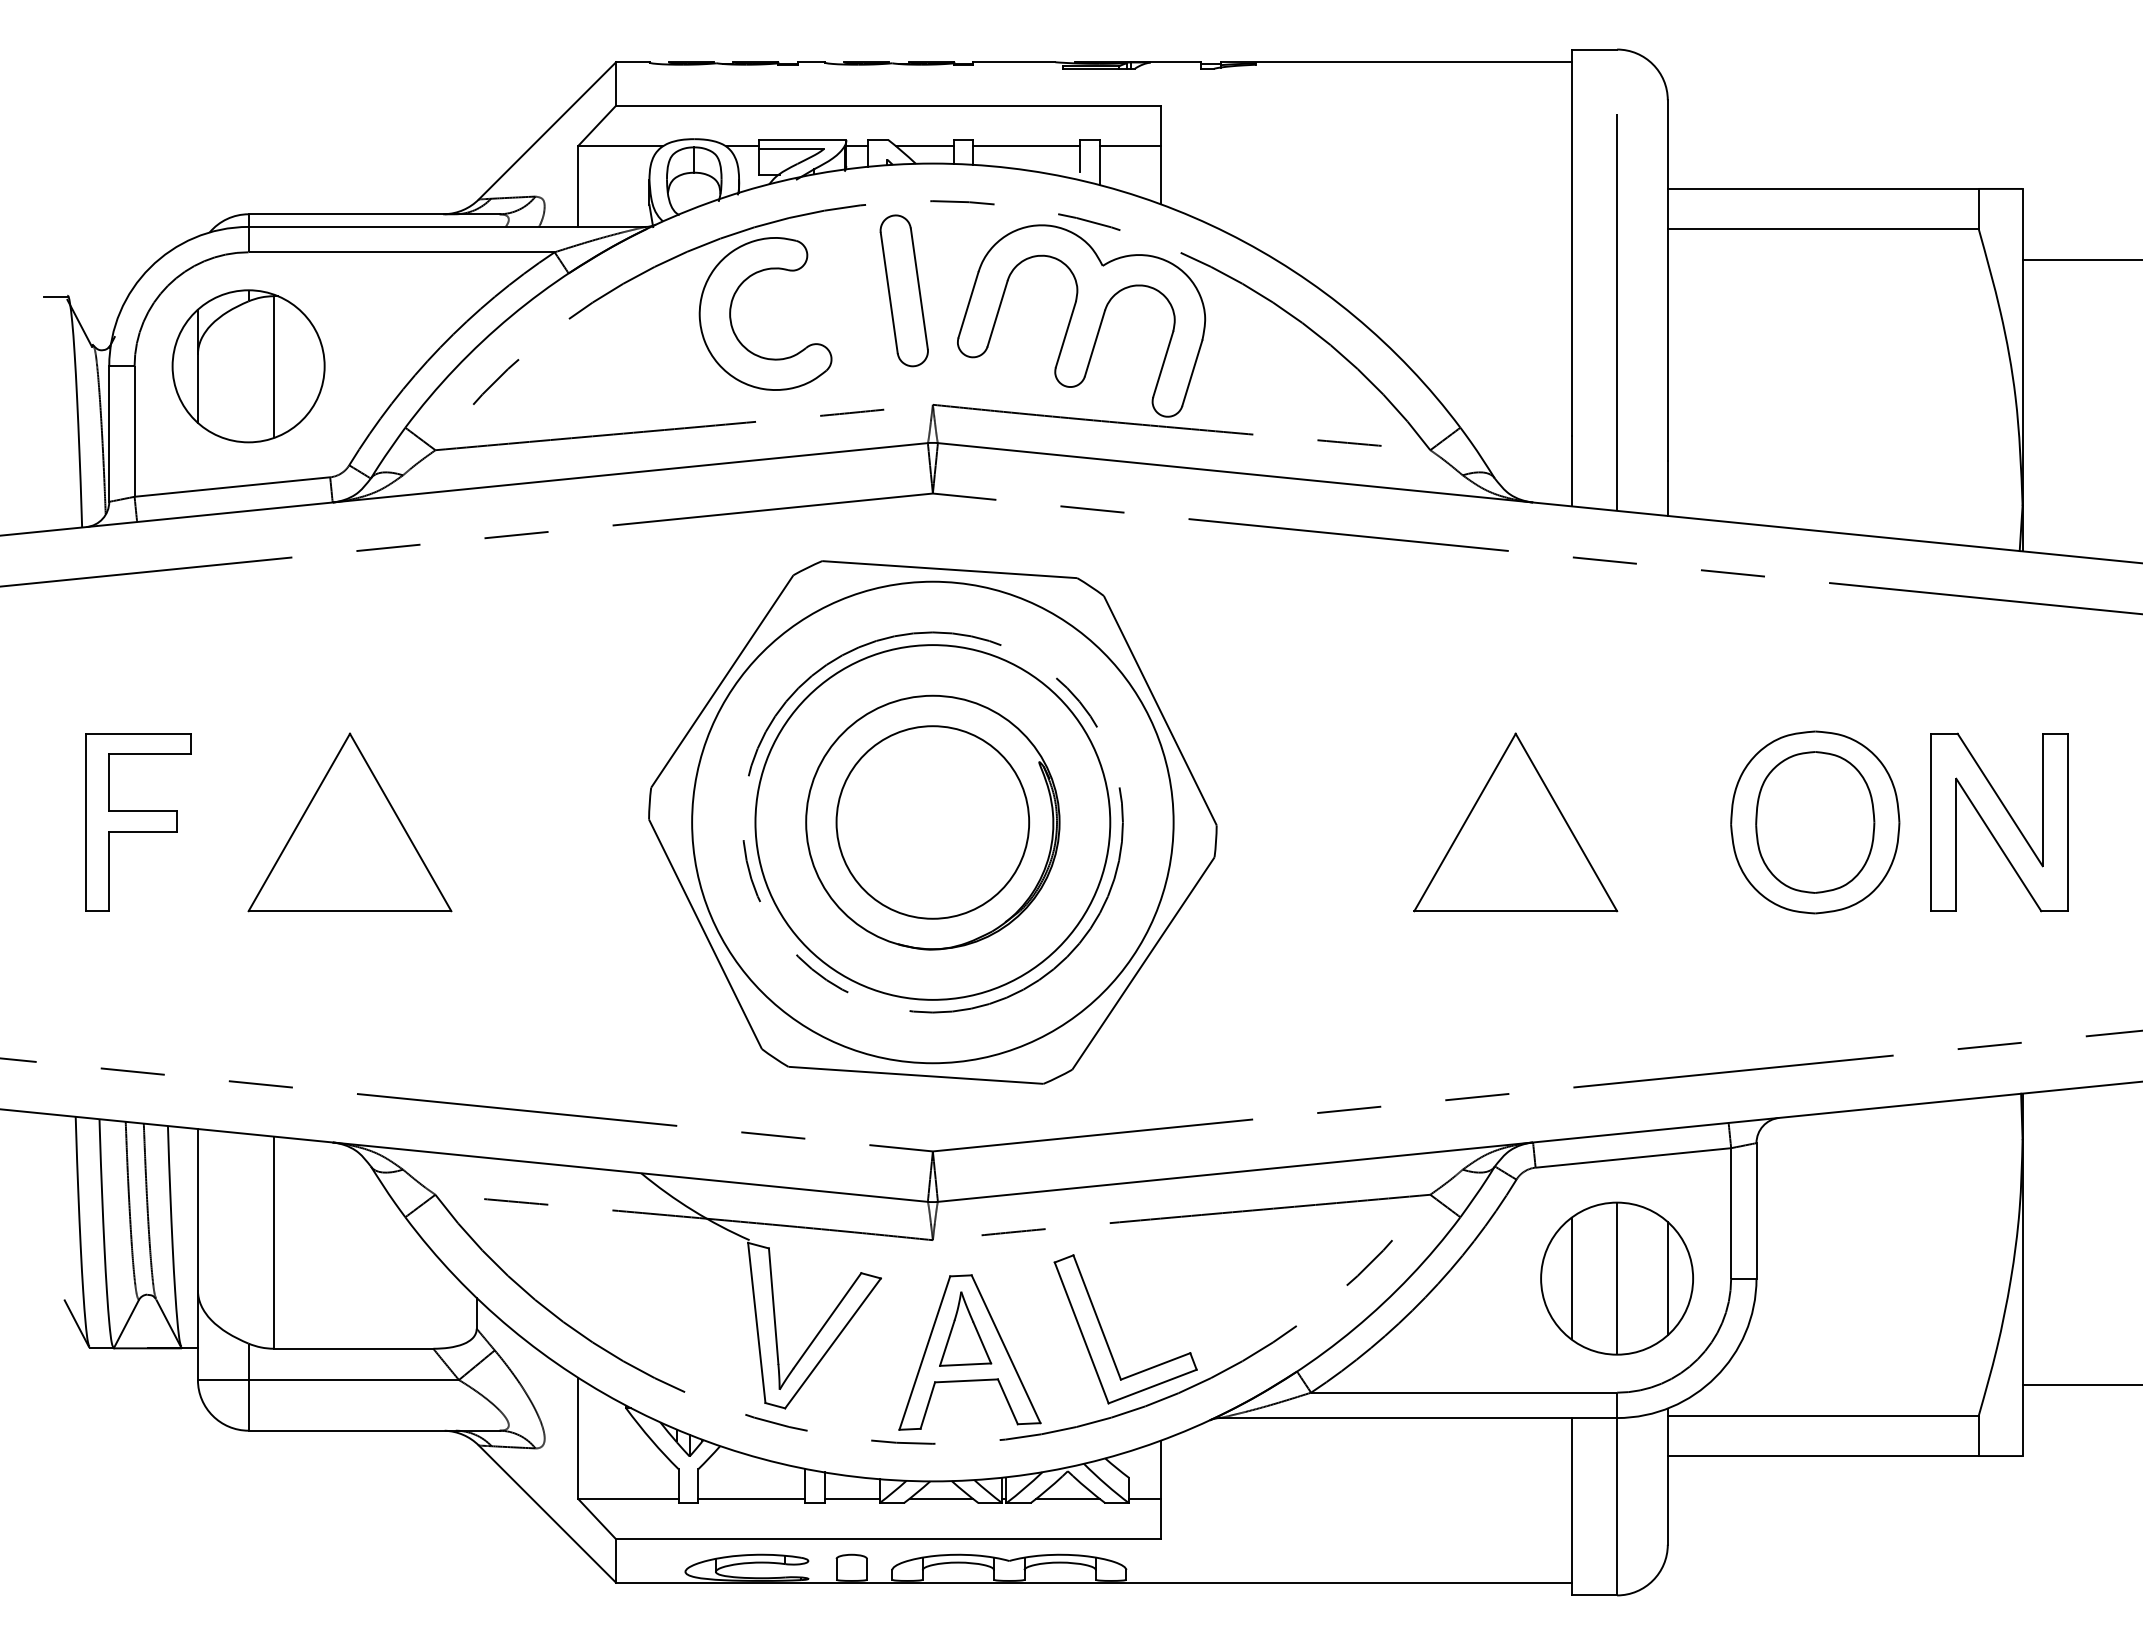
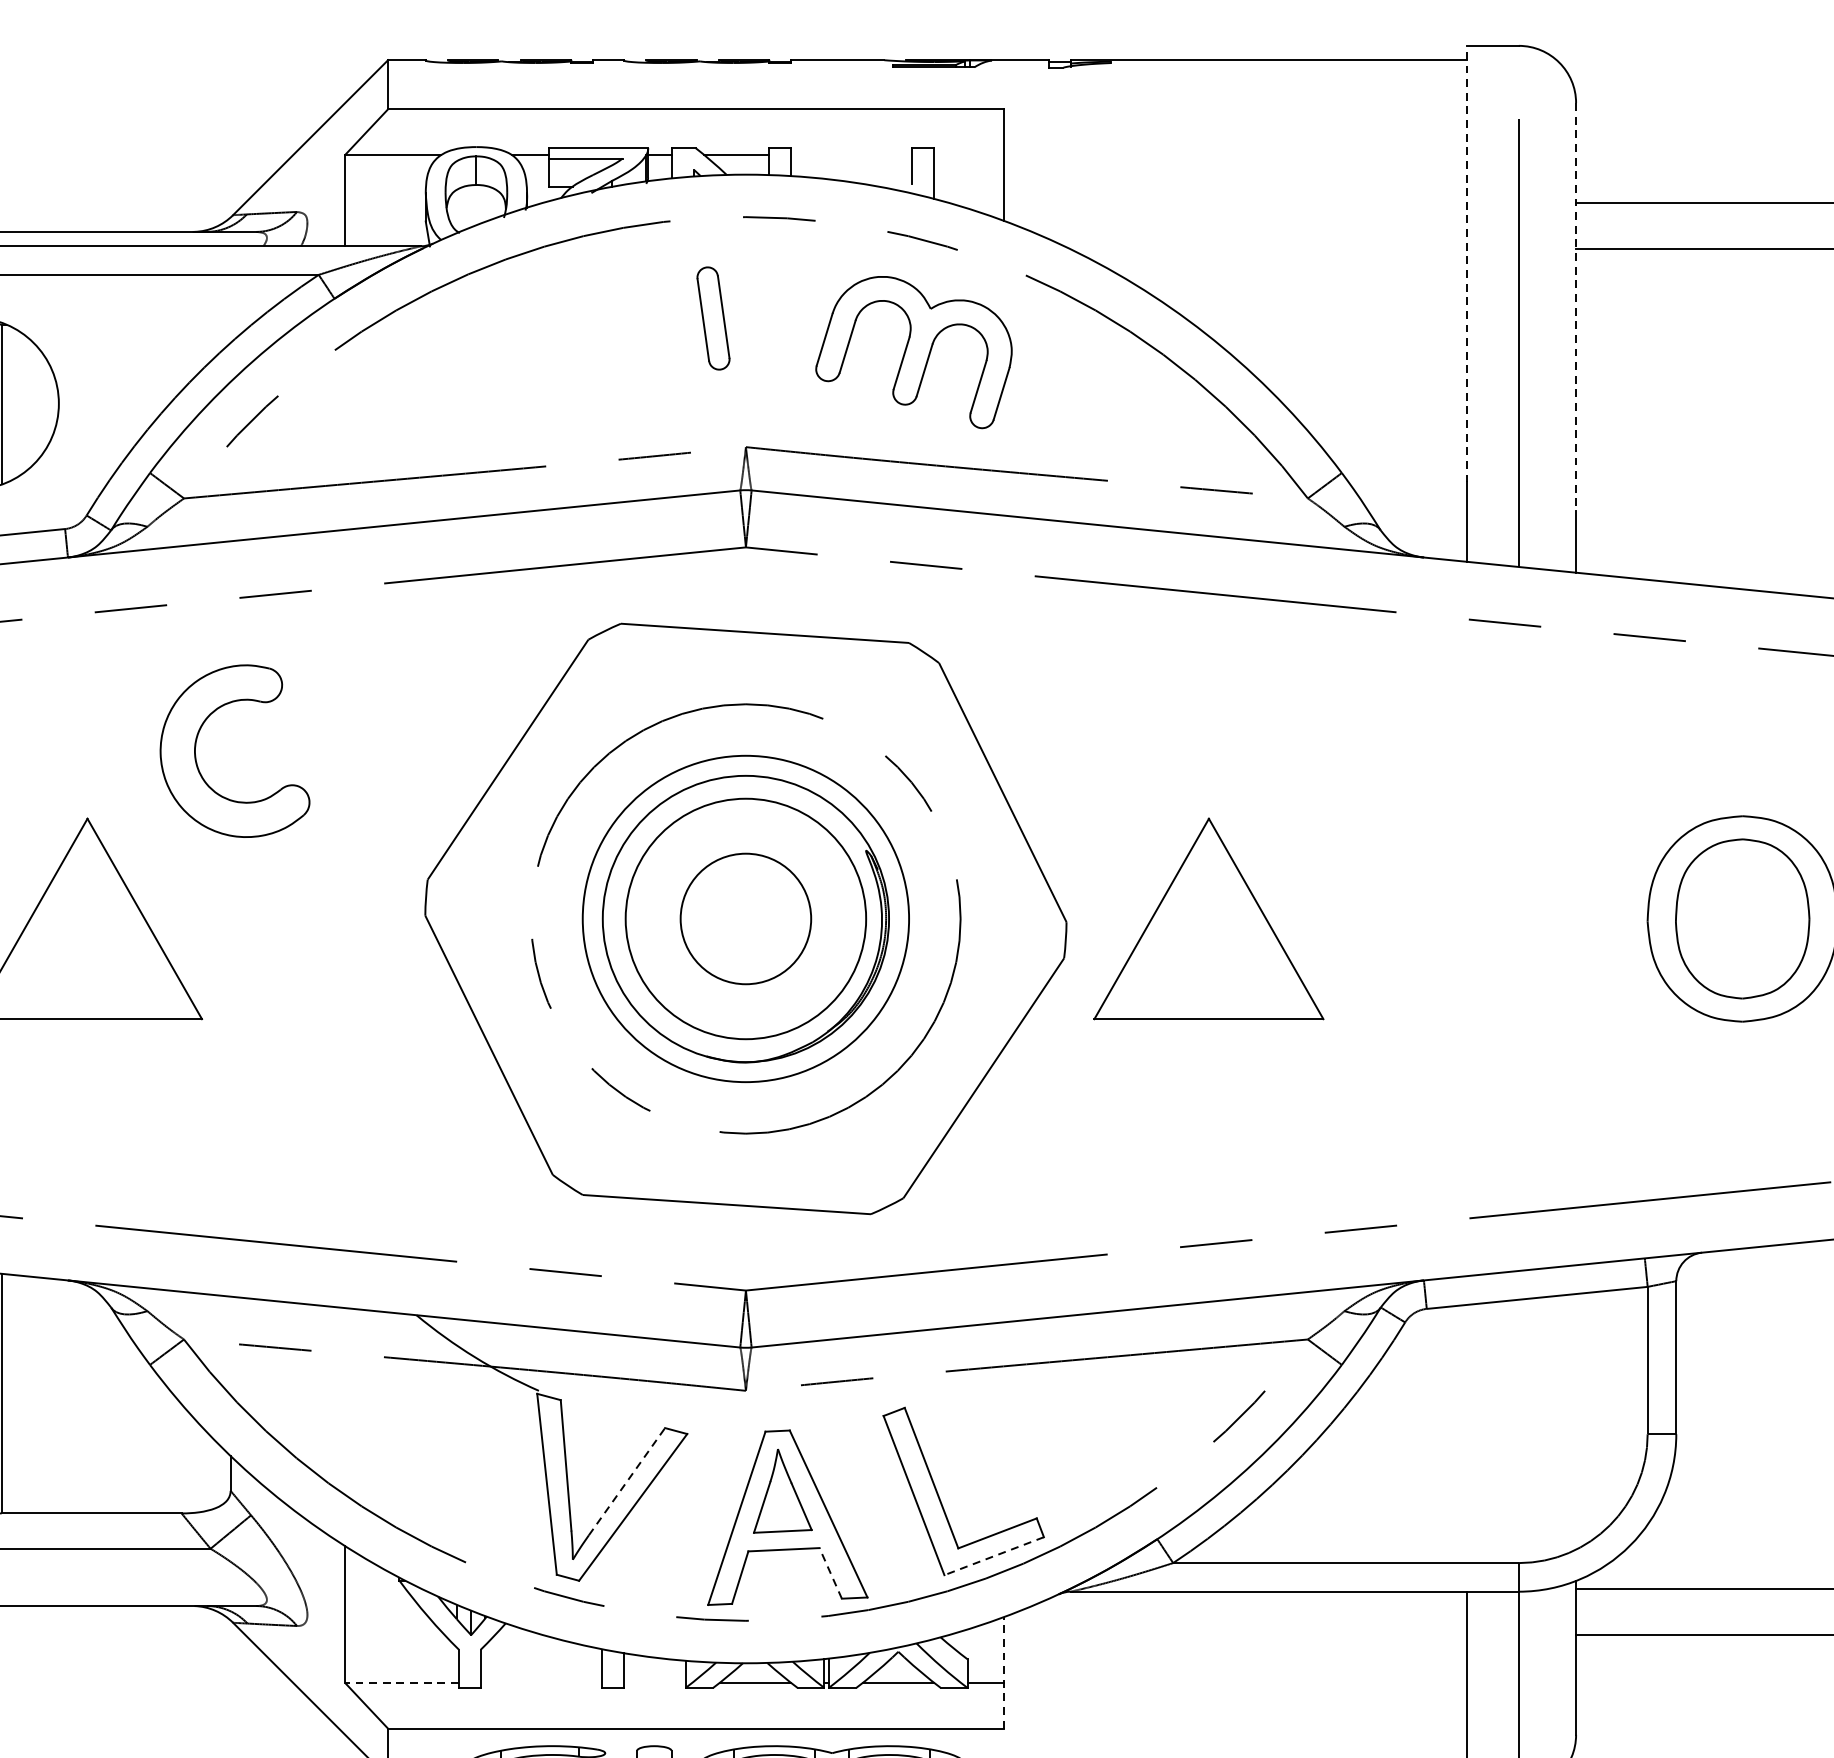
line: (1026, 146) -> (851, 155), removed
line: (1129, 146) -> (968, 155), removed
line: (1571, 242) -> (1467, 263), solid -> dashed
line: (1667, 280) -> (1575, 306), solid -> dashed
part: (903, 290) -> (712, 318), size x0.6
part: (731, 312) -> (196, 749), moved
part: (1081, 320) -> (913, 351), size x0.7
circle: (932, 822) -> (745, 918), size x0.6
circle: (932, 822) -> (745, 918), size x0.6
circle: (932, 822) -> (745, 918), size x0.6
part: (1515, 822) -> (1208, 918), moved
part: (1616, 1278) -> (1518, 1434), removed
line: (827, 1320) -> (626, 1481), solid -> dashed
line: (1152, 1386) -> (994, 1556), solid -> dashed
line: (1007, 1401) -> (830, 1573), solid -> dashed
line: (1160, 1489) -> (1003, 1672), solid -> dashed
line: (627, 1498) -> (400, 1682), solid -> dashed
line: (751, 1498) -> (541, 1682), removed
line: (851, 1498) -> (654, 1682), removed

